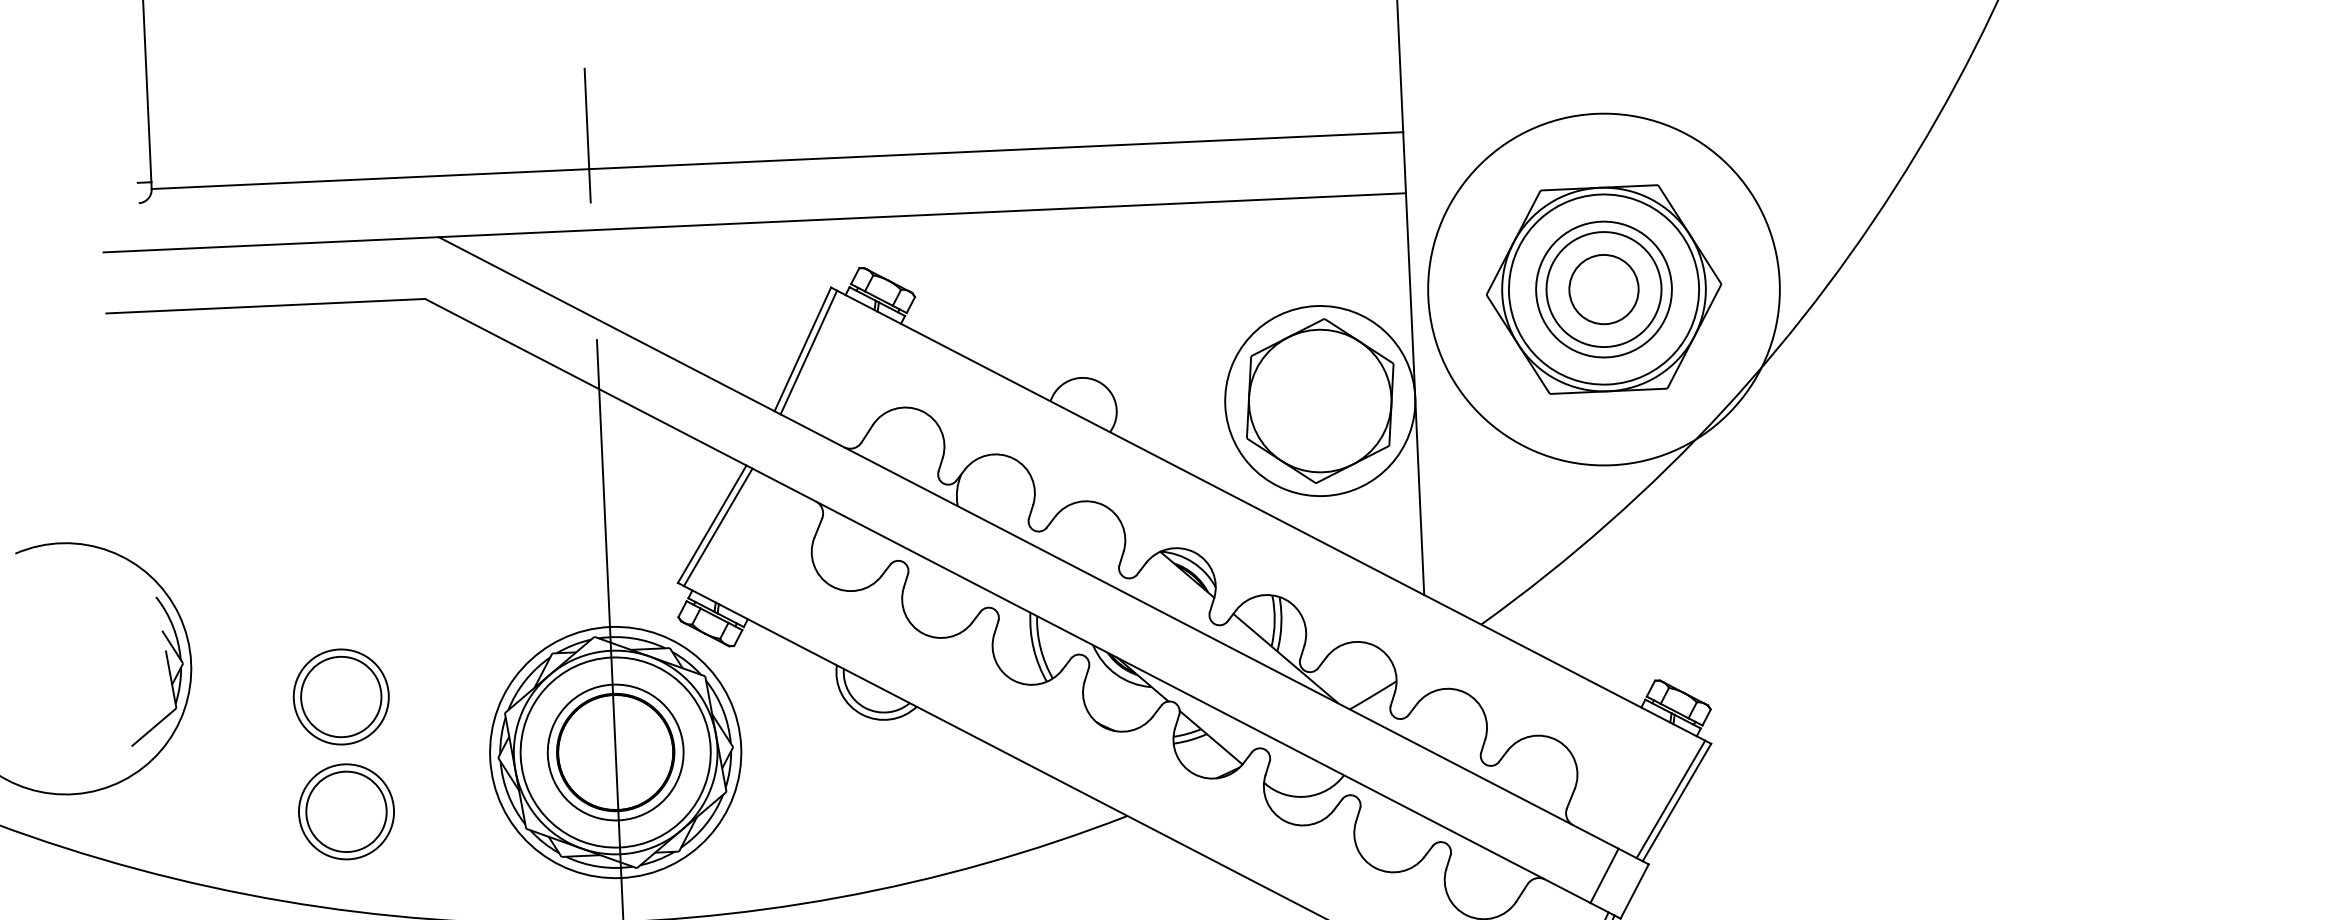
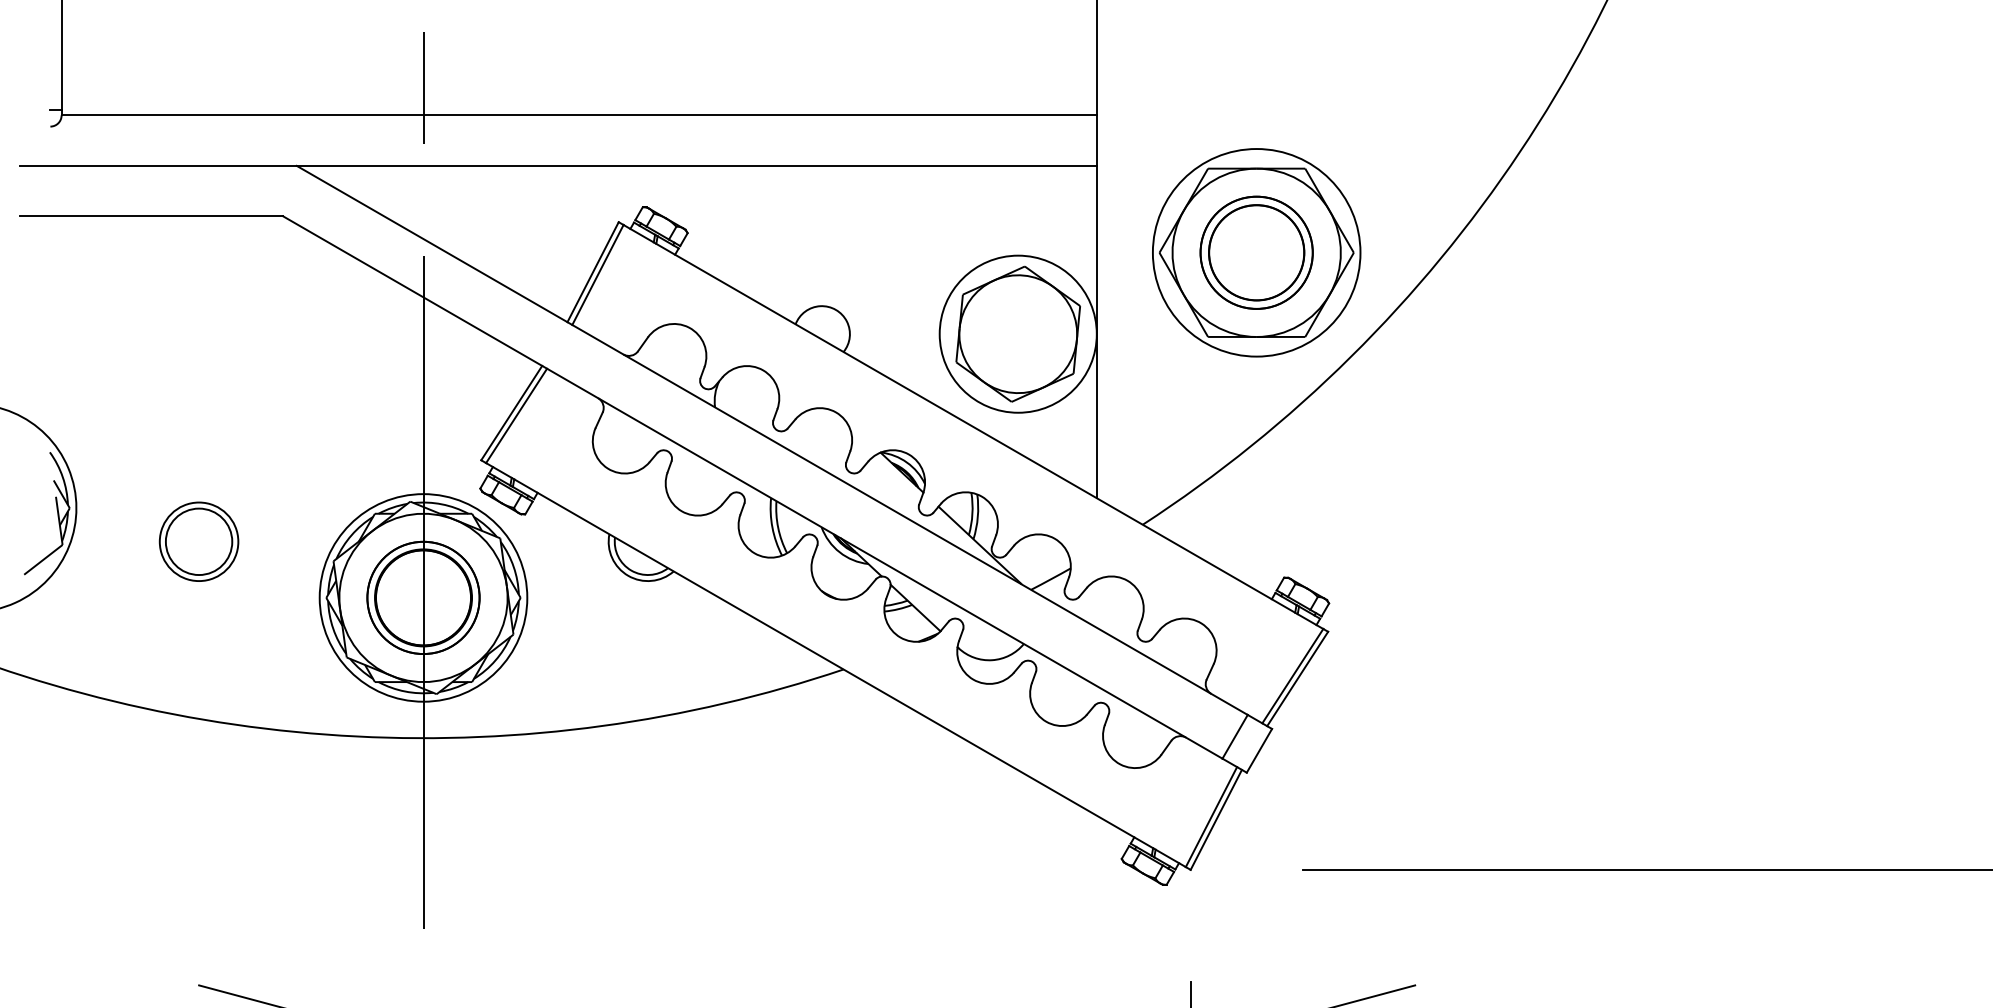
circle: (1603, 289) -> (1256, 252), size x0.71
circle: (1603, 289) -> (1256, 252), size x0.71
circle: (1603, 289) -> (1256, 252), size x1.67
circle: (615, 752) -> (423, 597), size x0.71
part: (345, 811) -> (198, 636), removed

